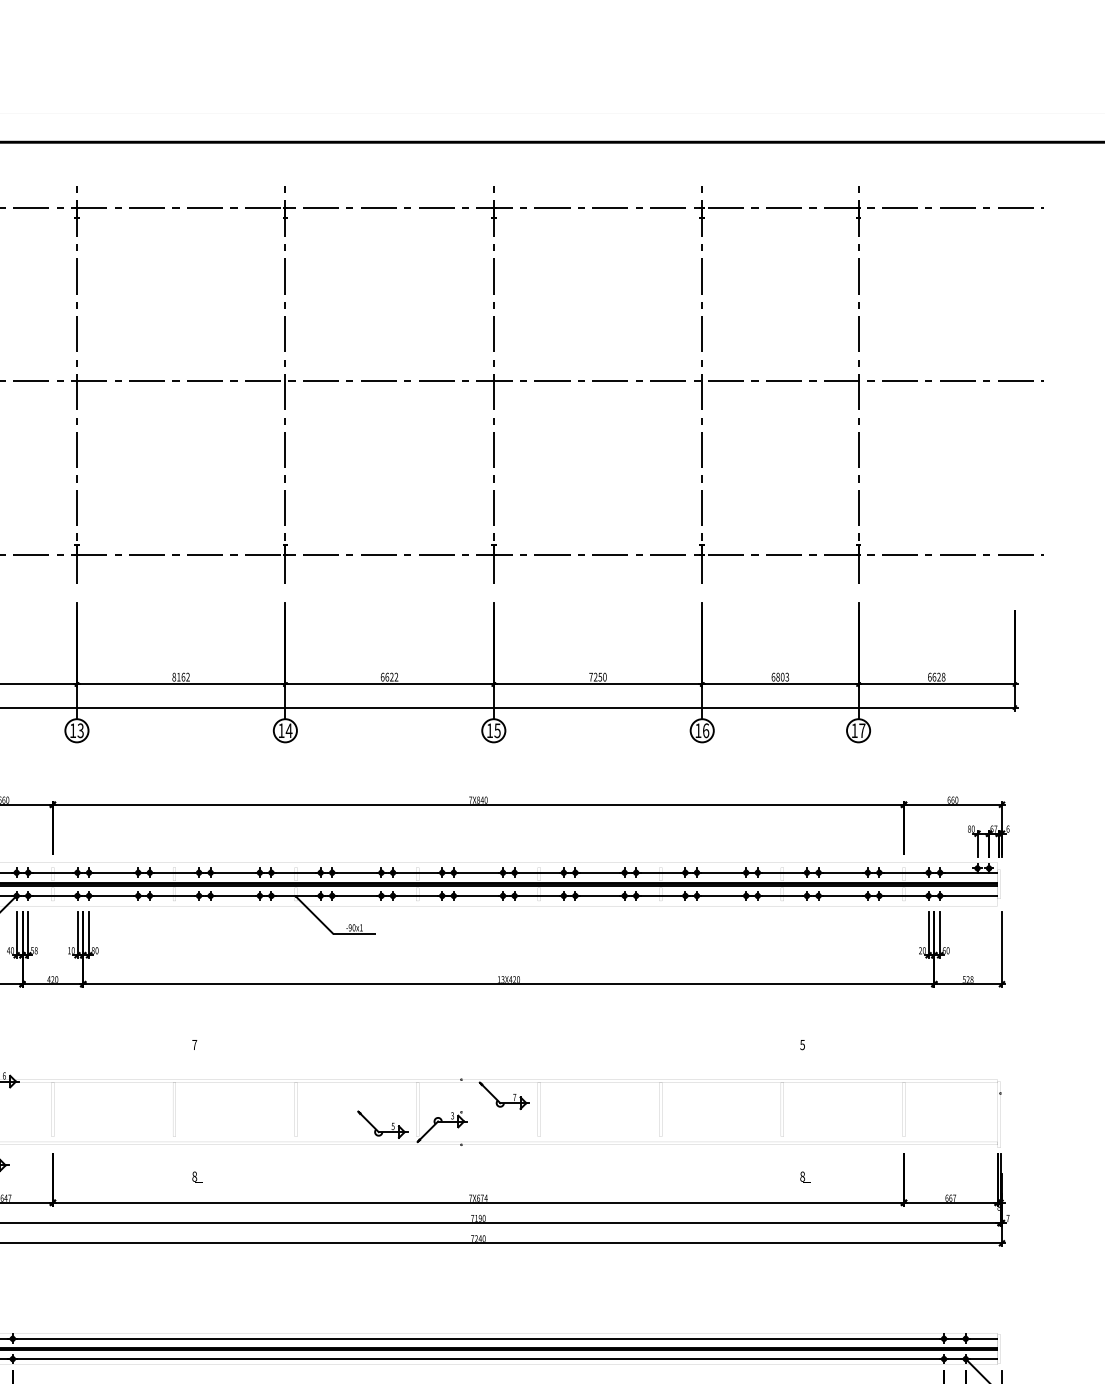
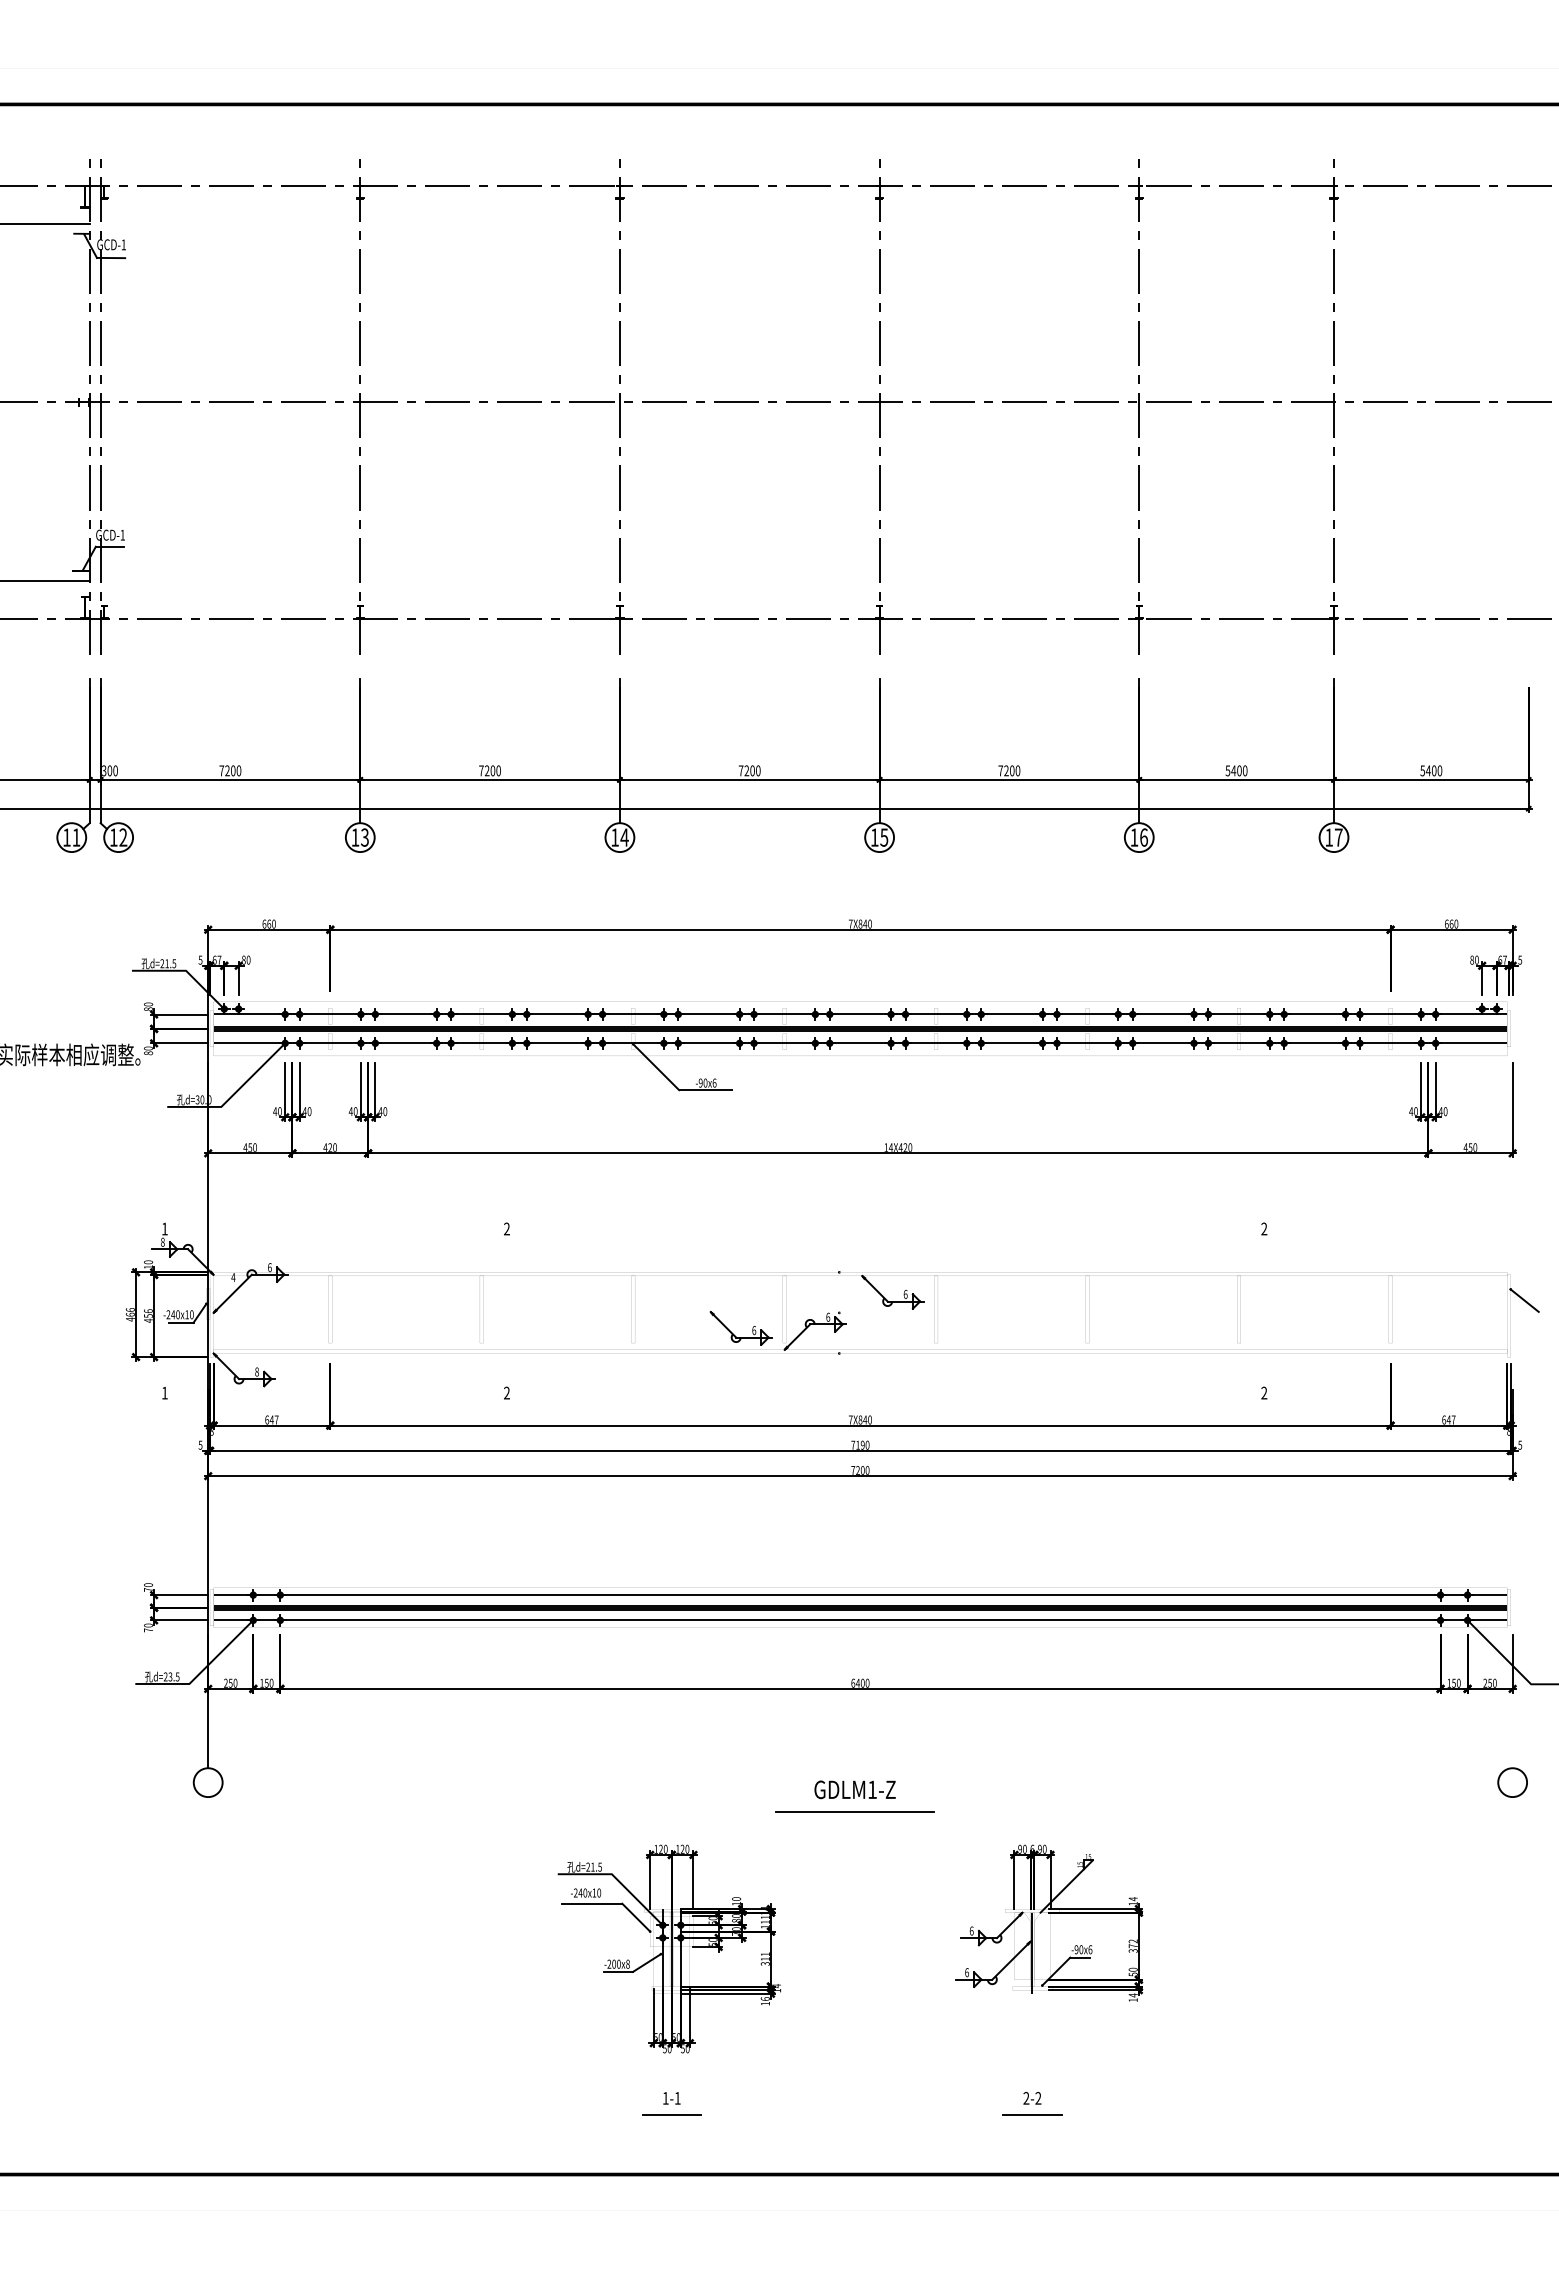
text: (180, 676) -> (489, 770), 8162 -> 7200
text: (389, 676) -> (749, 770), 6622 -> 7200
text: (600, 676) -> (1012, 770), 7250 -> 7200
text: (780, 676) -> (1236, 770), 6803 -> 5400
text: (936, 676) -> (1431, 770), 6628 -> 5400
text: (1008, 828) -> (1520, 959), 6 -> 5
text: (361, 927) -> (714, 1082), -90x1 -> -90x6
text: (33, 950) -> (306, 1111), 58 -> 40
text: (69, 950) -> (350, 1111), 10 -> 40
text: (93, 950) -> (380, 1111), 80 -> 40
text: (920, 950) -> (1411, 1111), 20 -> 40
text: (944, 950) -> (1440, 1111), 60 -> 40
text: (502, 979) -> (890, 1147), 13X420 -> 14X420
text: (968, 979) -> (1470, 1147), 528 -> 450
text: (194, 1044) -> (506, 1228), 7 -> 2
text: (802, 1044) -> (1264, 1228), 5 -> 2
text: (514, 1097) -> (905, 1294), 7 -> 6
line: (1011, 1102) -> (1524, 1300), added
text: (452, 1115) -> (828, 1316), 3 -> 6
text: (393, 1126) -> (754, 1330), 5 -> 6
text: (194, 1176) -> (506, 1392), 8 -> 2
text: (802, 1176) -> (1264, 1392), 8 -> 2
text: (482, 1197) -> (865, 1419), 7X674 -> 7X840
text: (950, 1197) -> (1448, 1419), 667 -> 647
text: (1008, 1217) -> (1520, 1444), 7 -> 5
text: (480, 1238) -> (862, 1470), 7240 -> 7200

